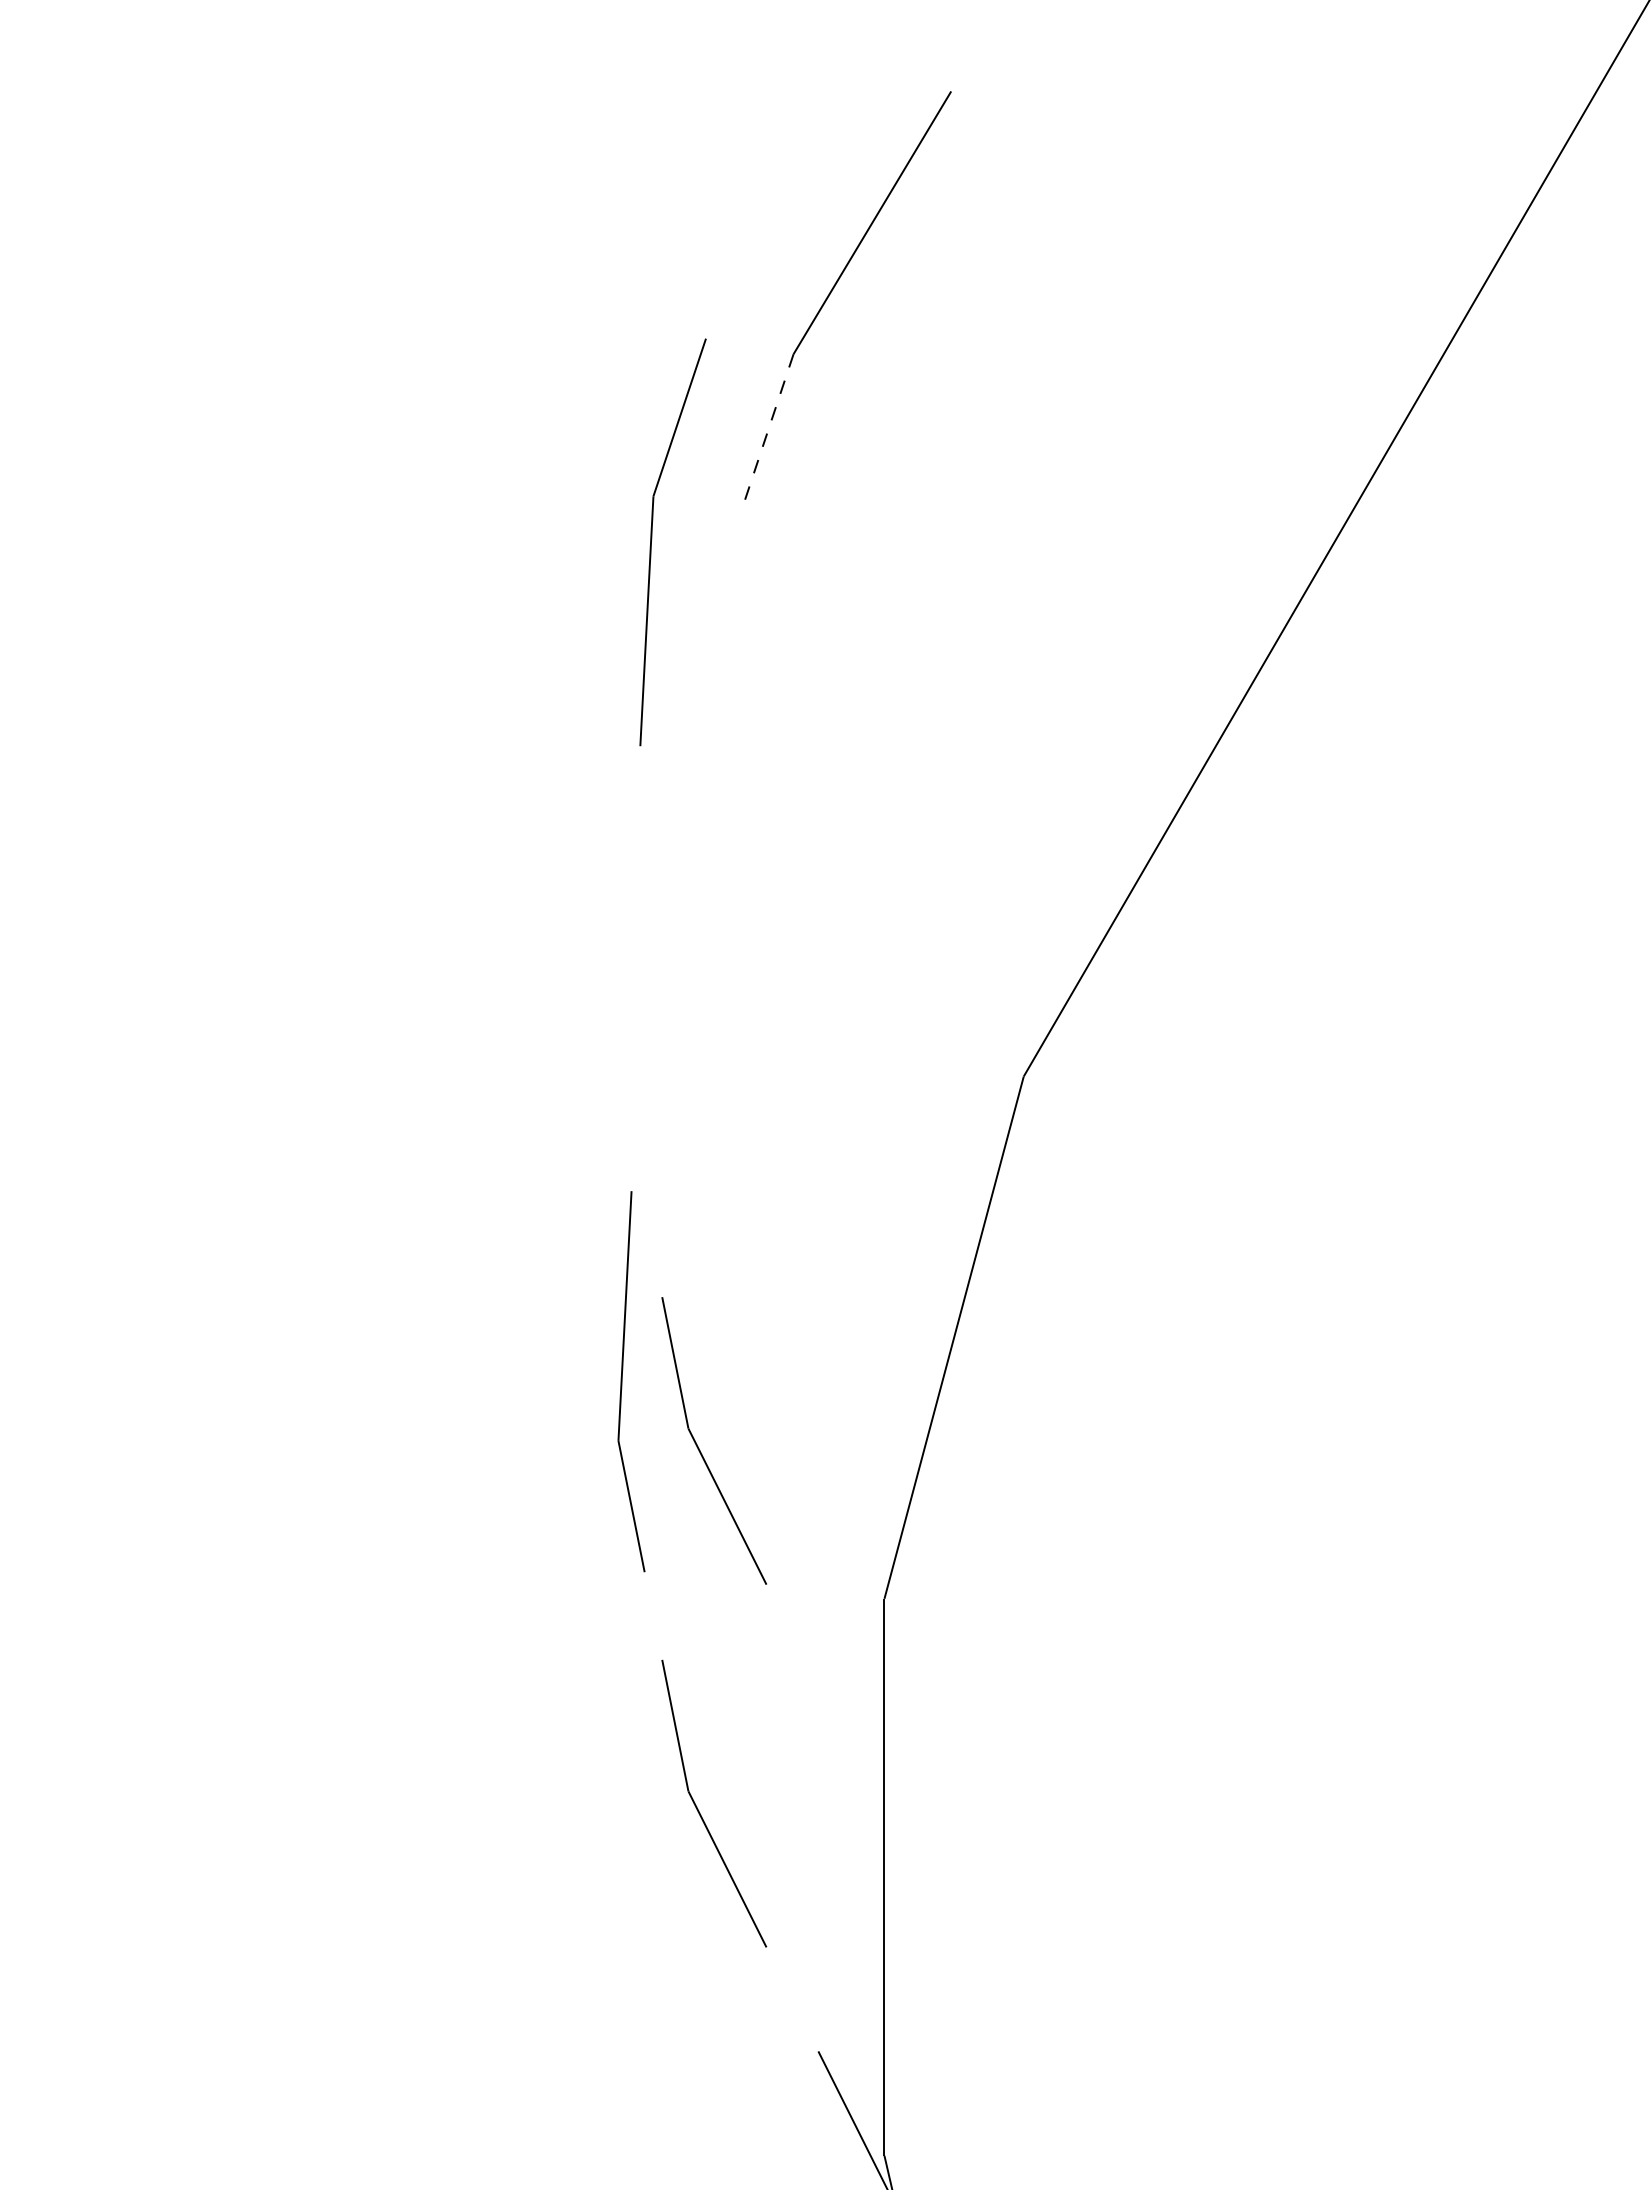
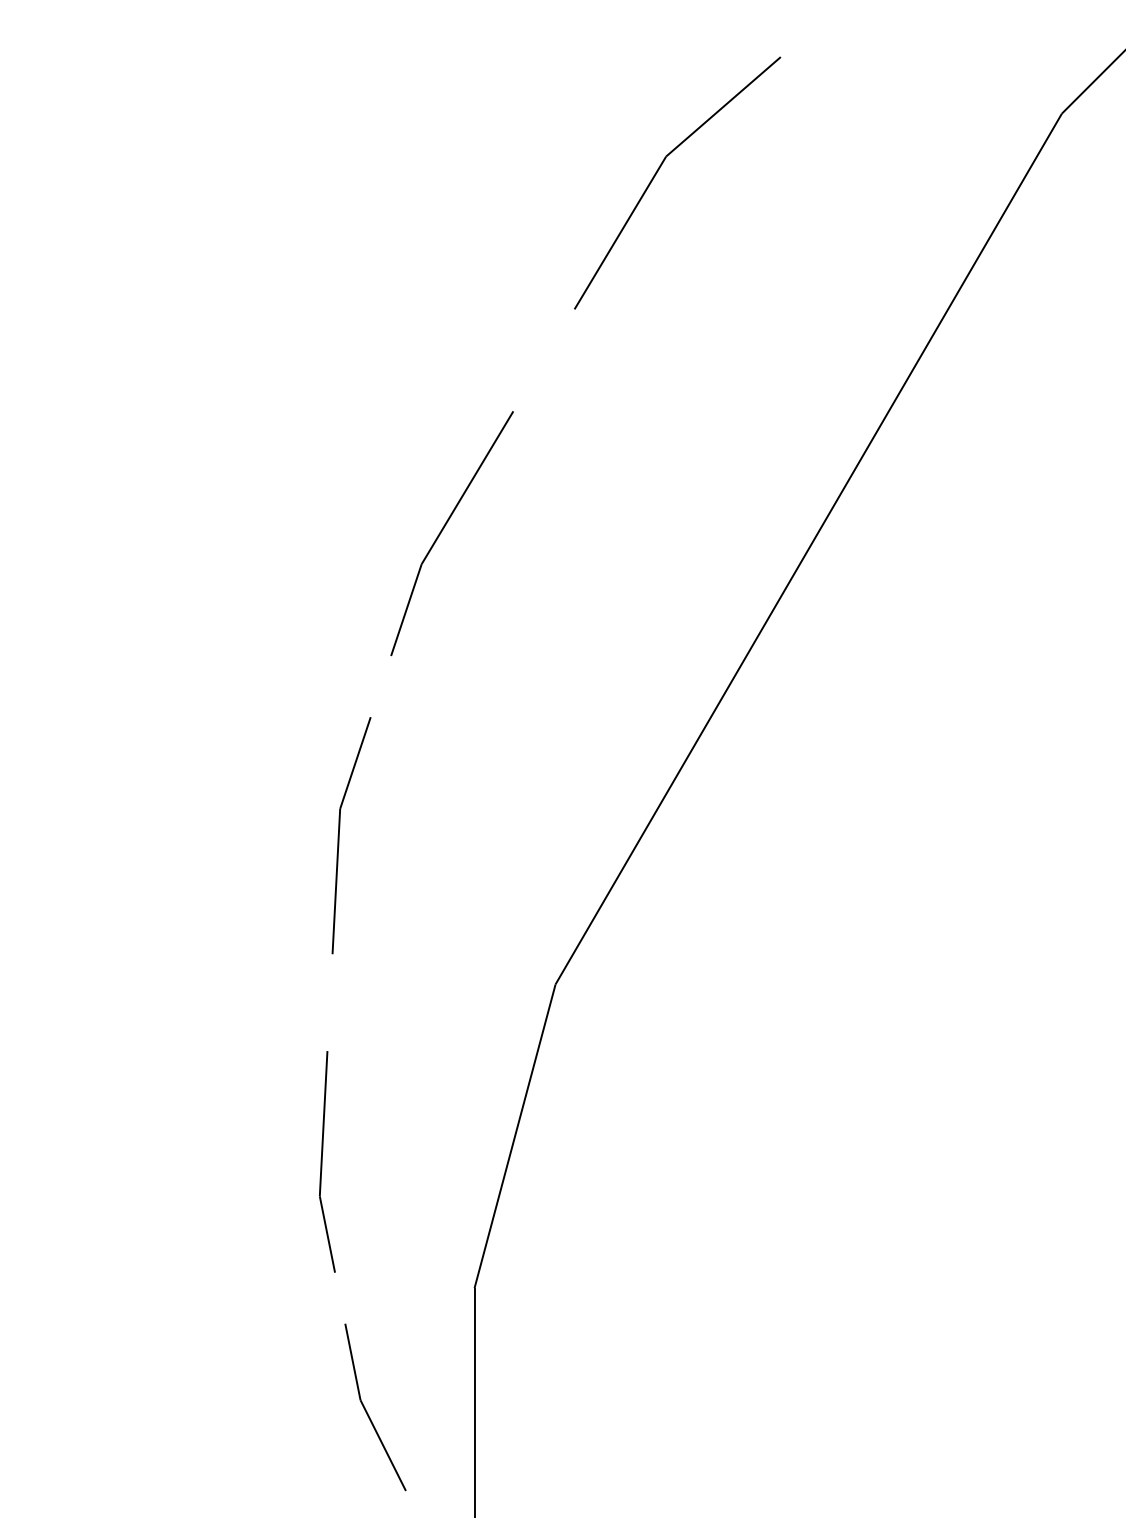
line: (767, 433) -> (406, 610), dashed -> solid
part: (652, 542) -> (339, 835), moved
part: (700, 1448) -> (367, 1200), removed

